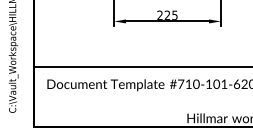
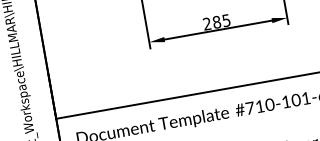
text: (167, 14) -> (216, 21), 225 -> 285

